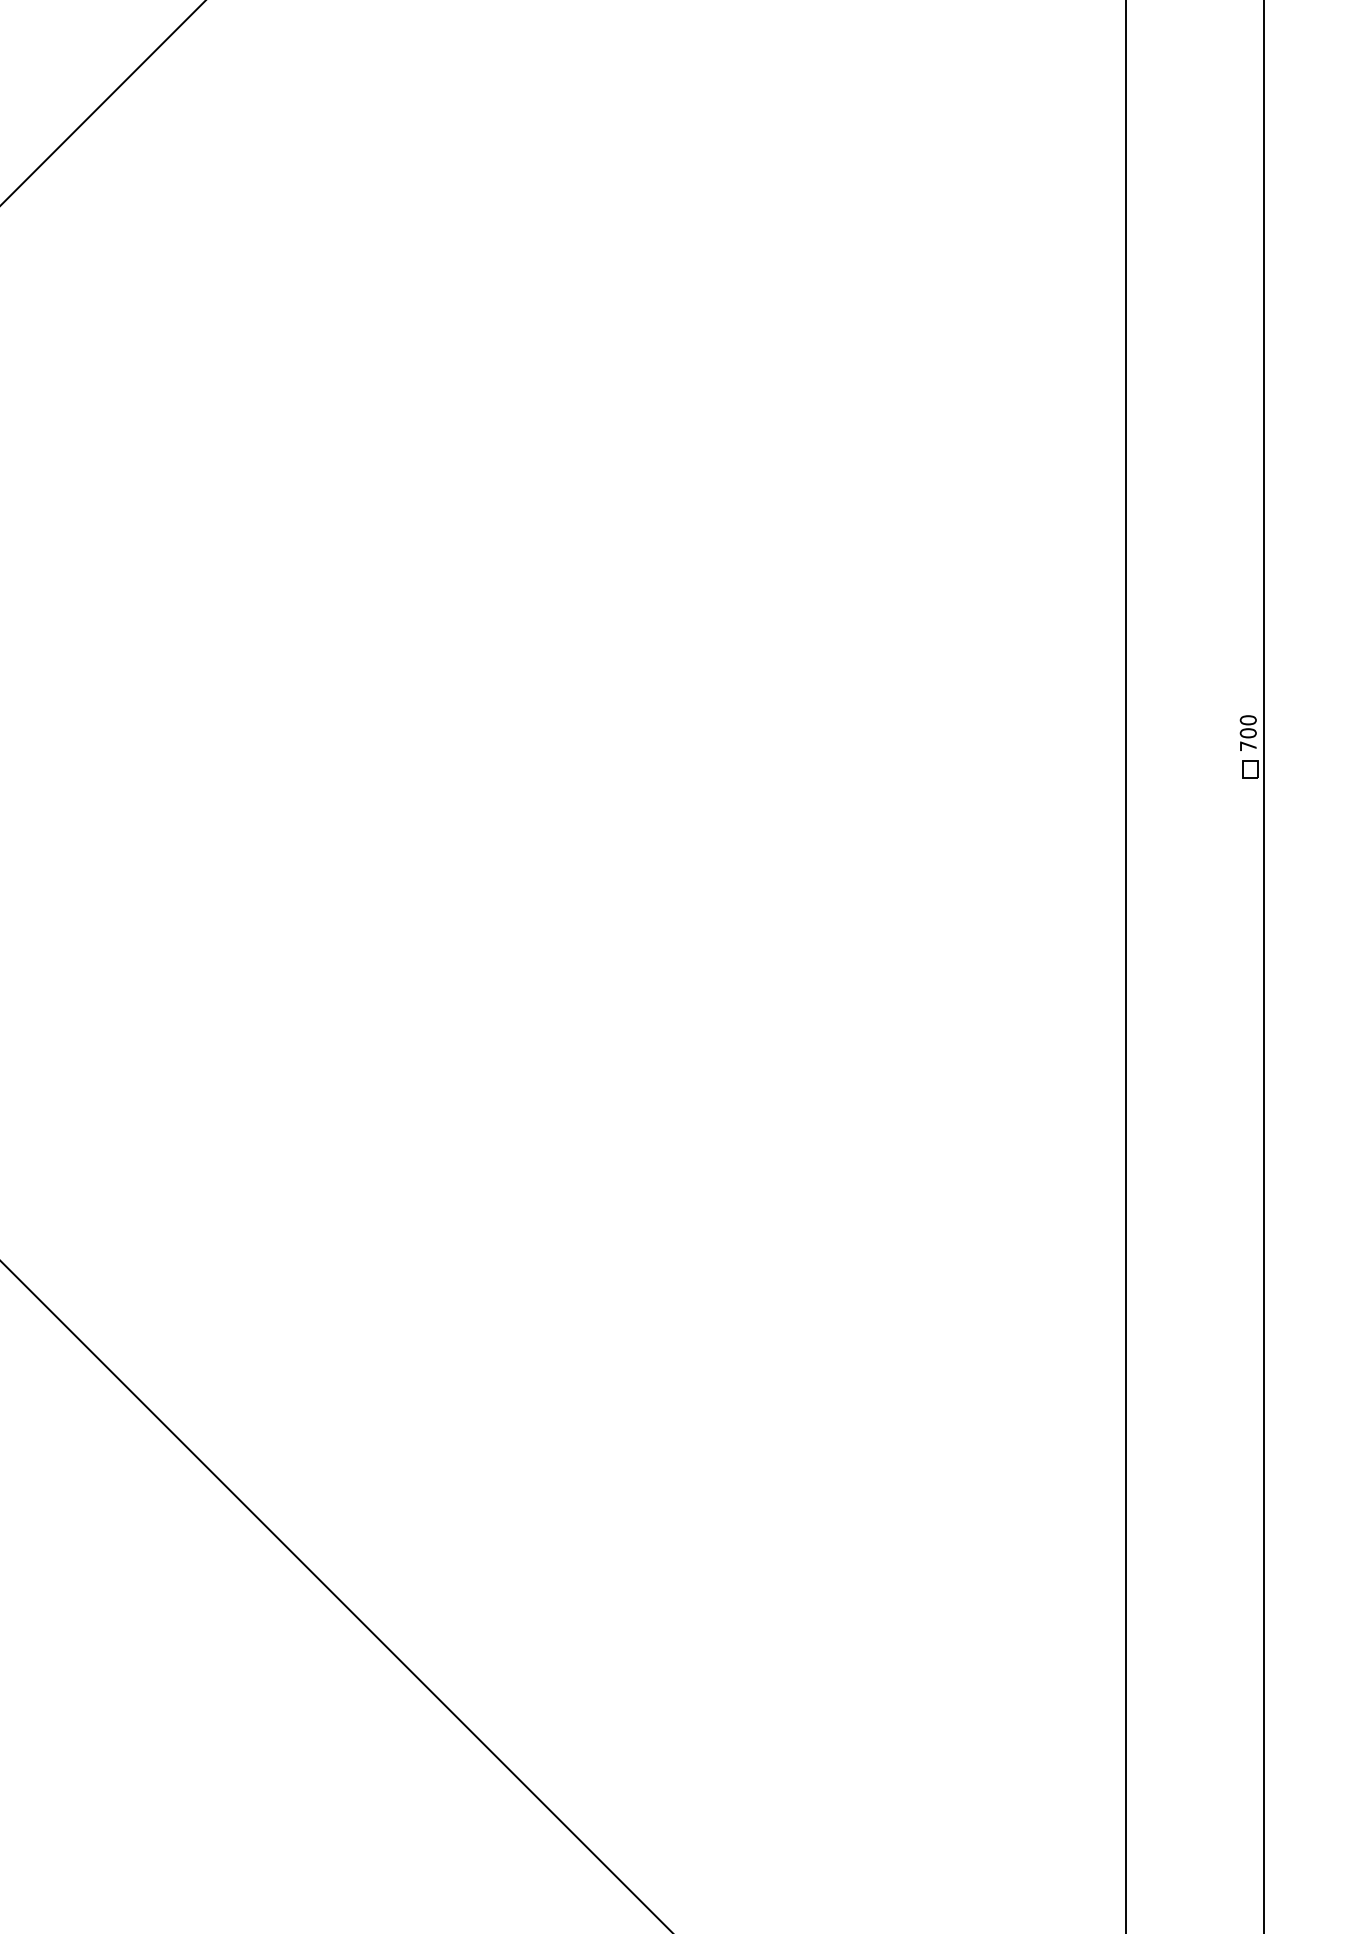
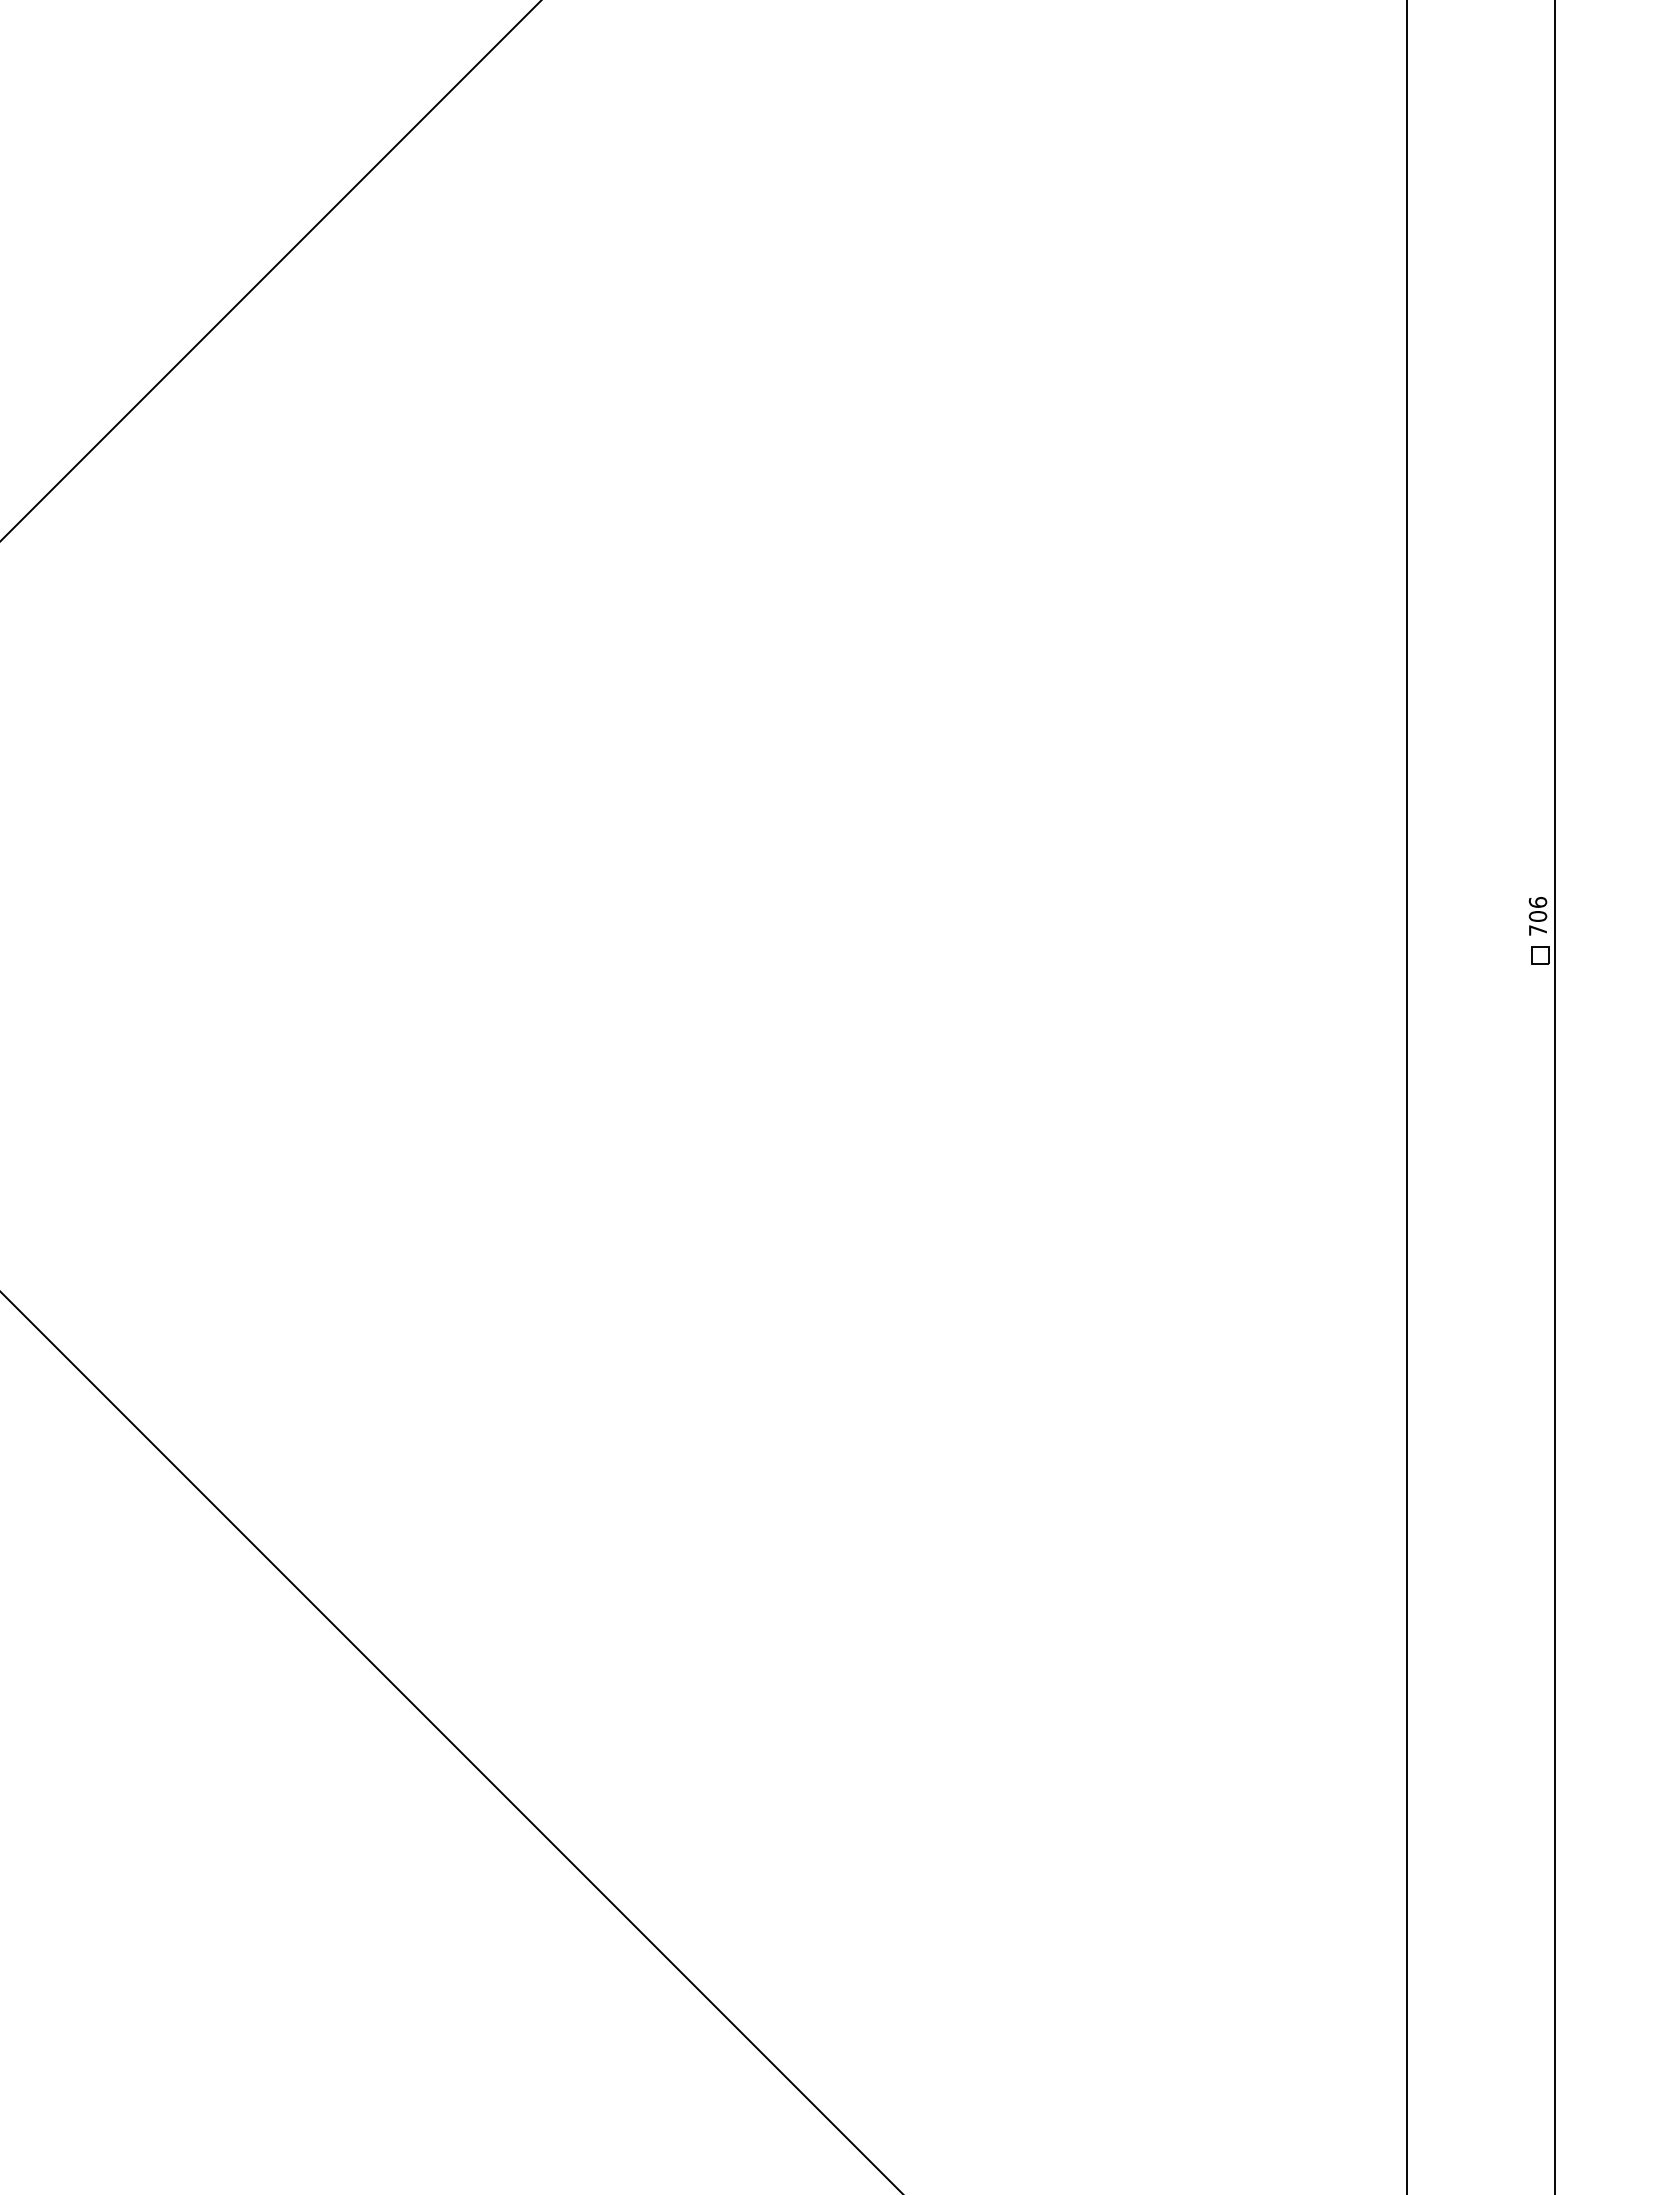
text: (1247, 720) -> (1537, 902), 700 -> 706

